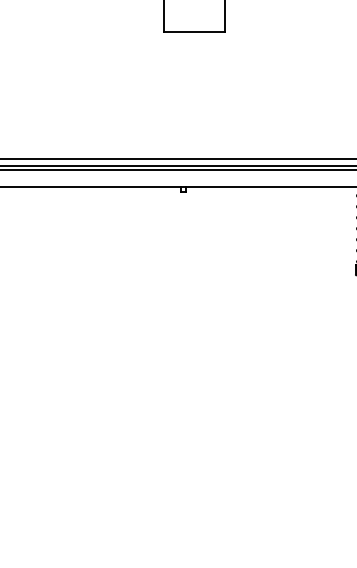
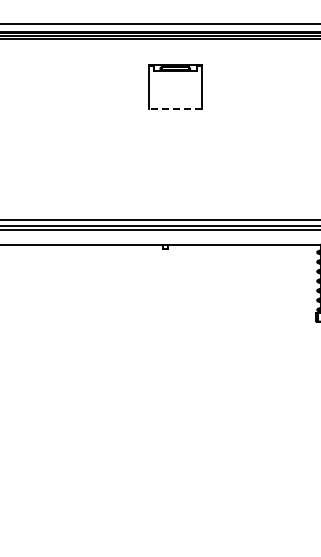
line: (194, 32) -> (175, 109), solid -> dashed

